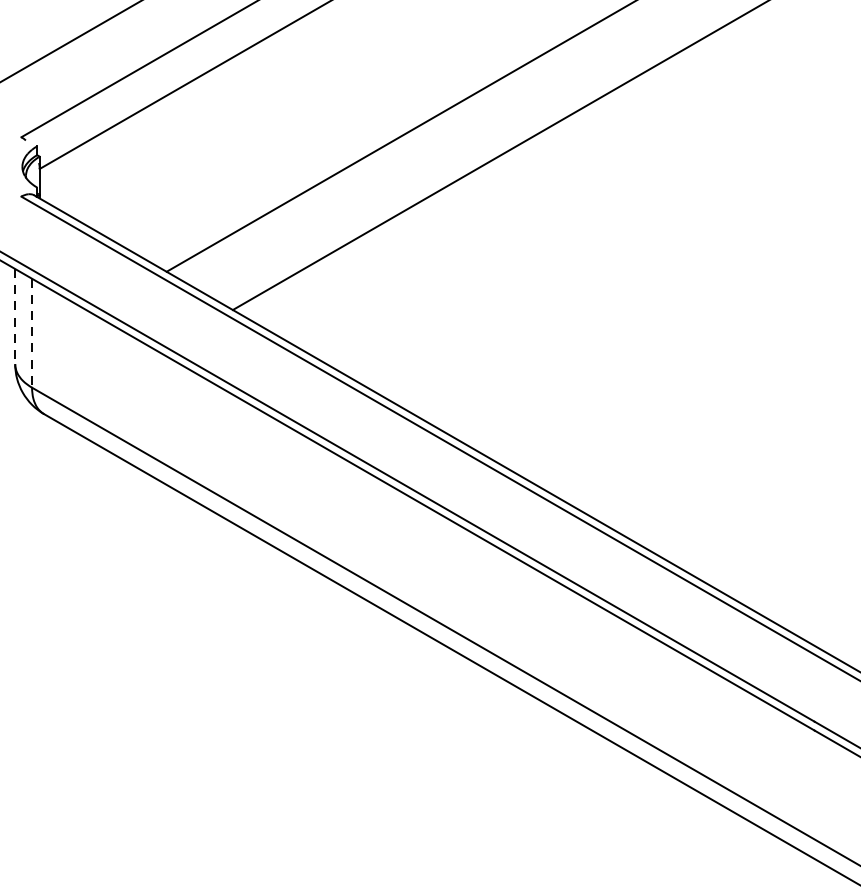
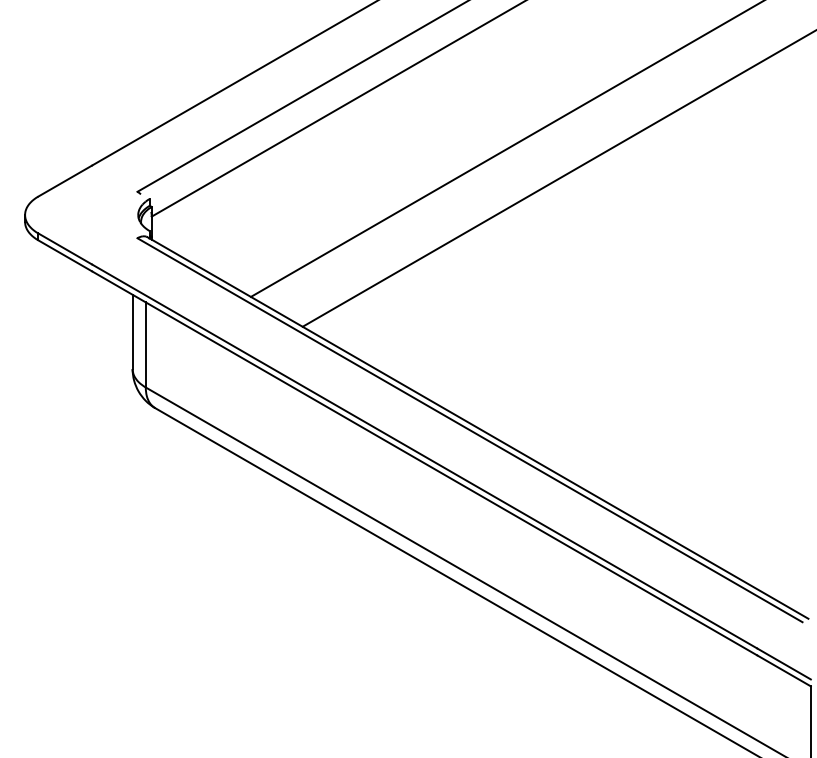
line: (15, 317) -> (132, 332), dashed -> solid
line: (31, 332) -> (145, 344), dashed -> solid

